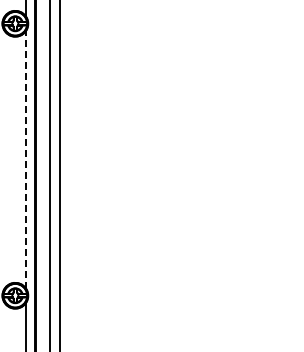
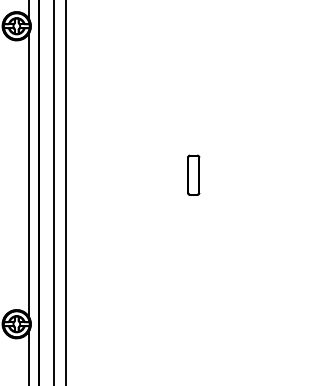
line: (26, 159) -> (29, 174), dashed -> solid
part: (176, 159) -> (193, 174), added

